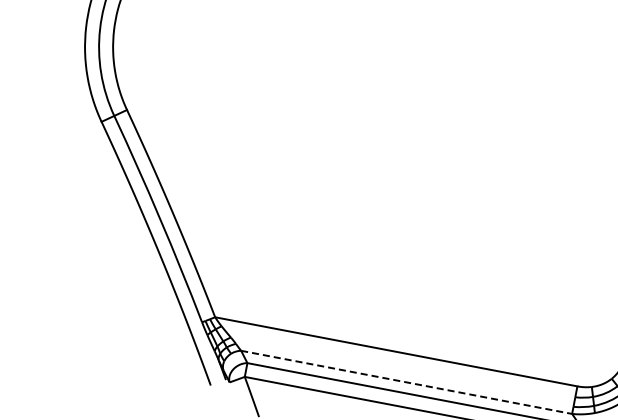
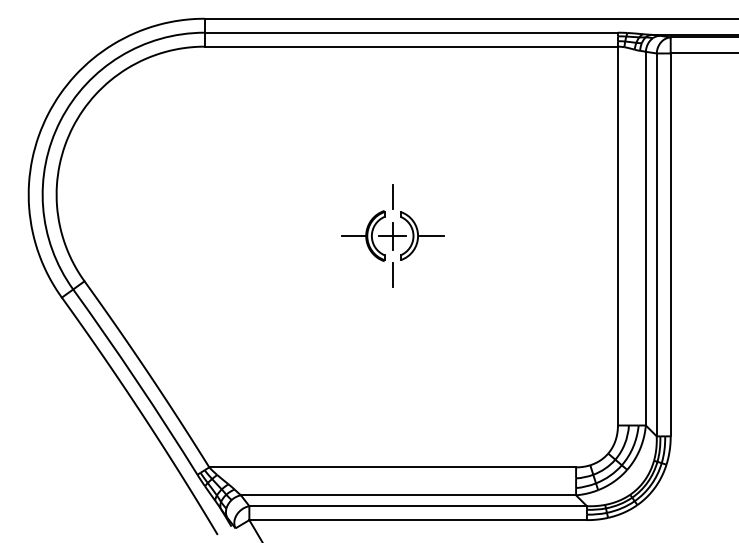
part: (439, 122) -> (392, 235), added
line: (406, 382) -> (408, 495), dashed -> solid

